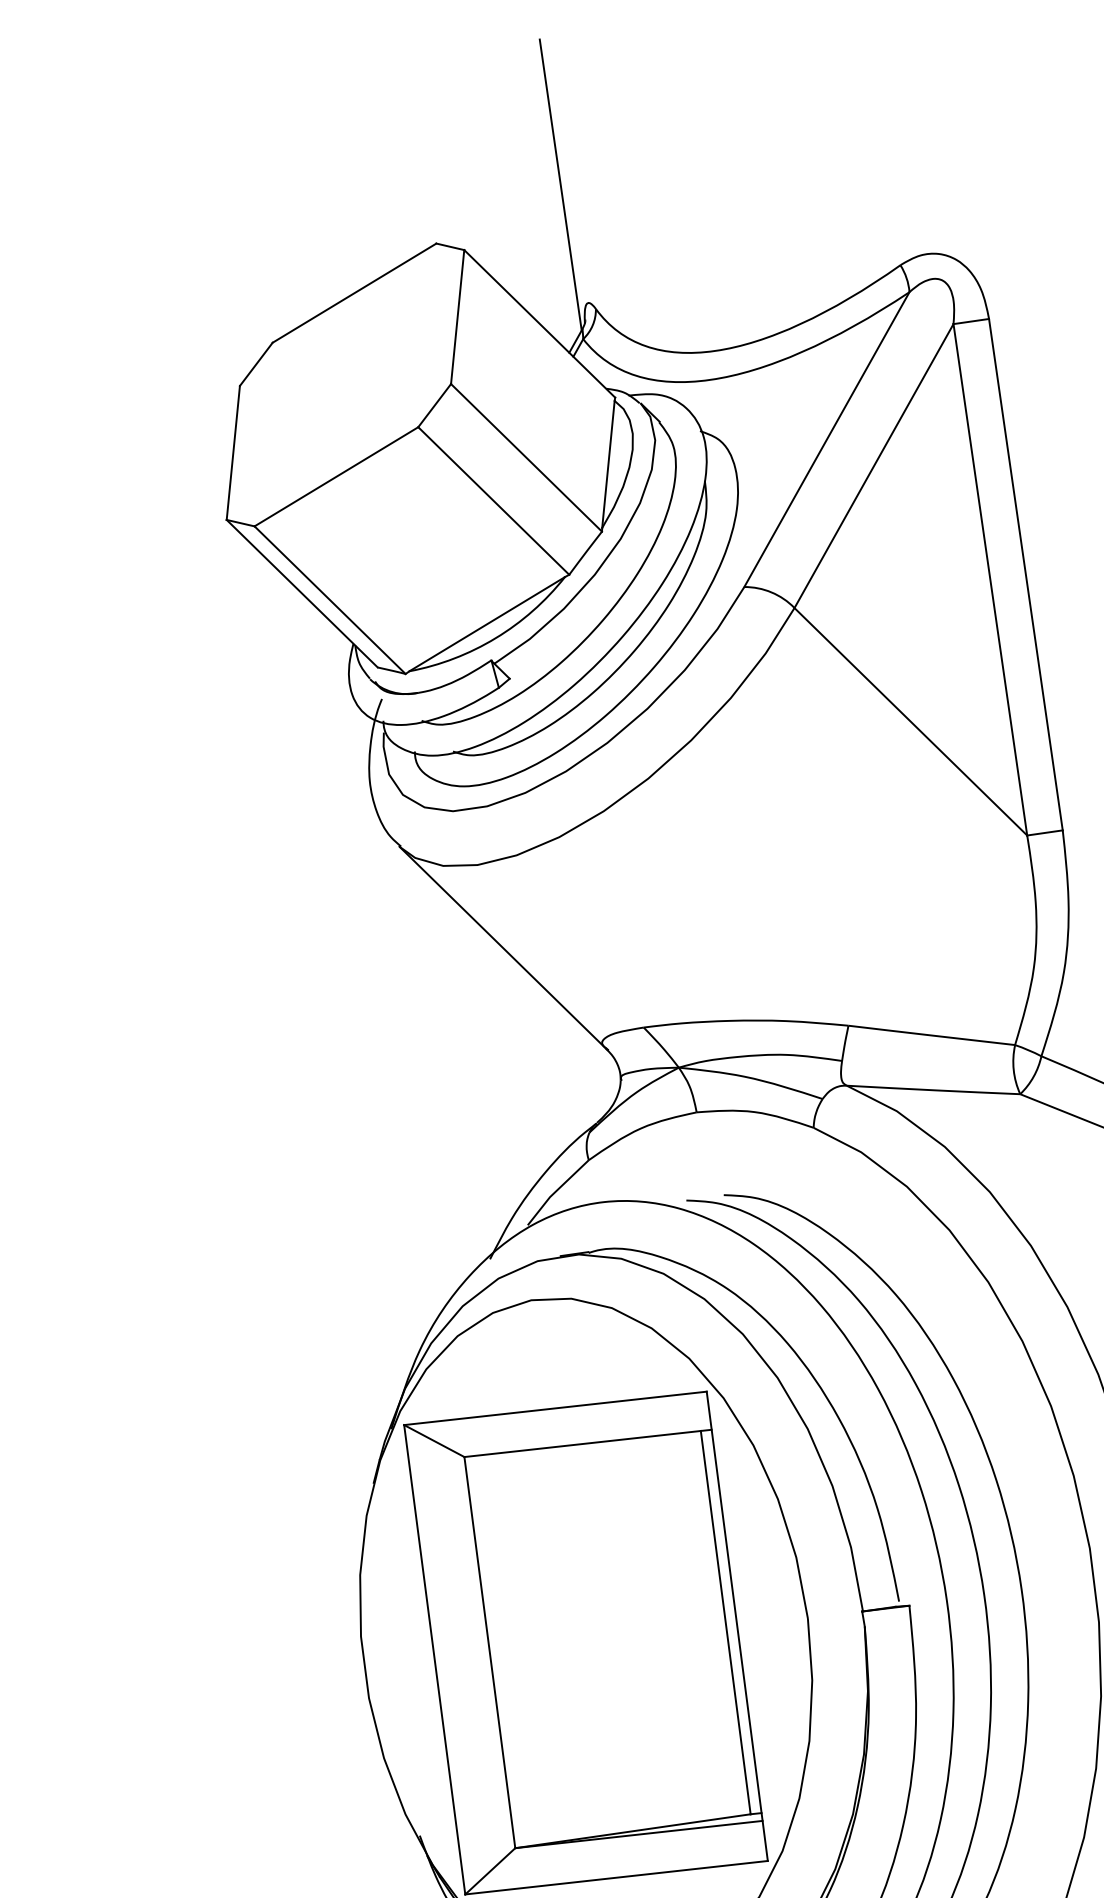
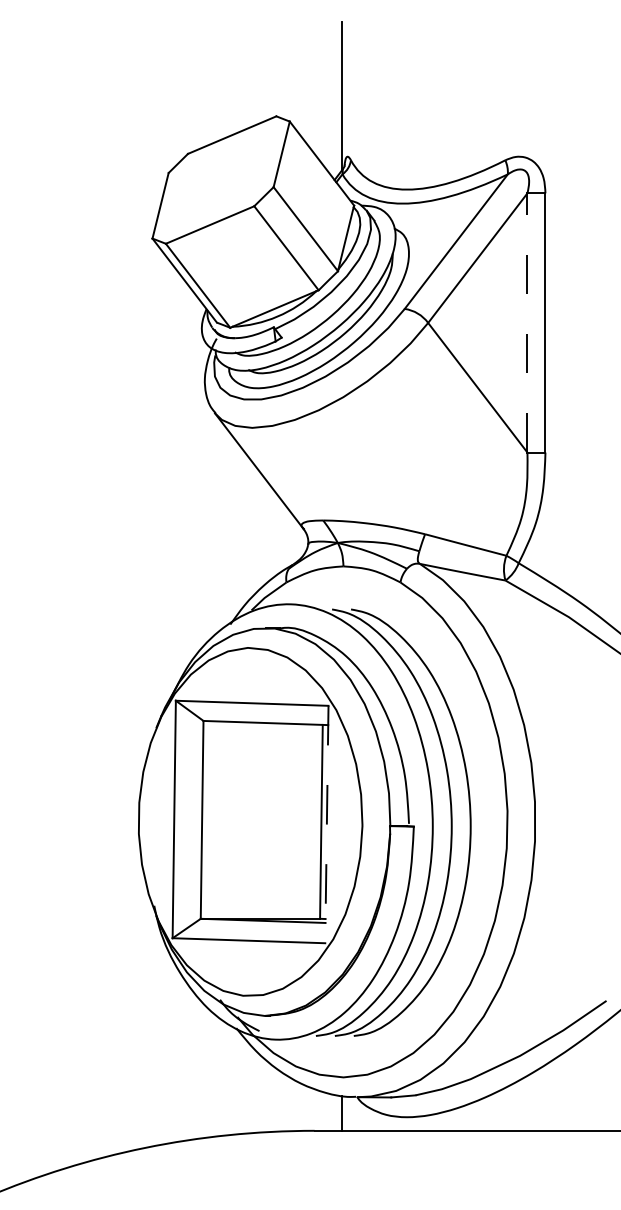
line: (990, 578) -> (527, 322), solid -> dashed
line: (736, 1626) -> (326, 824), solid -> dashed

